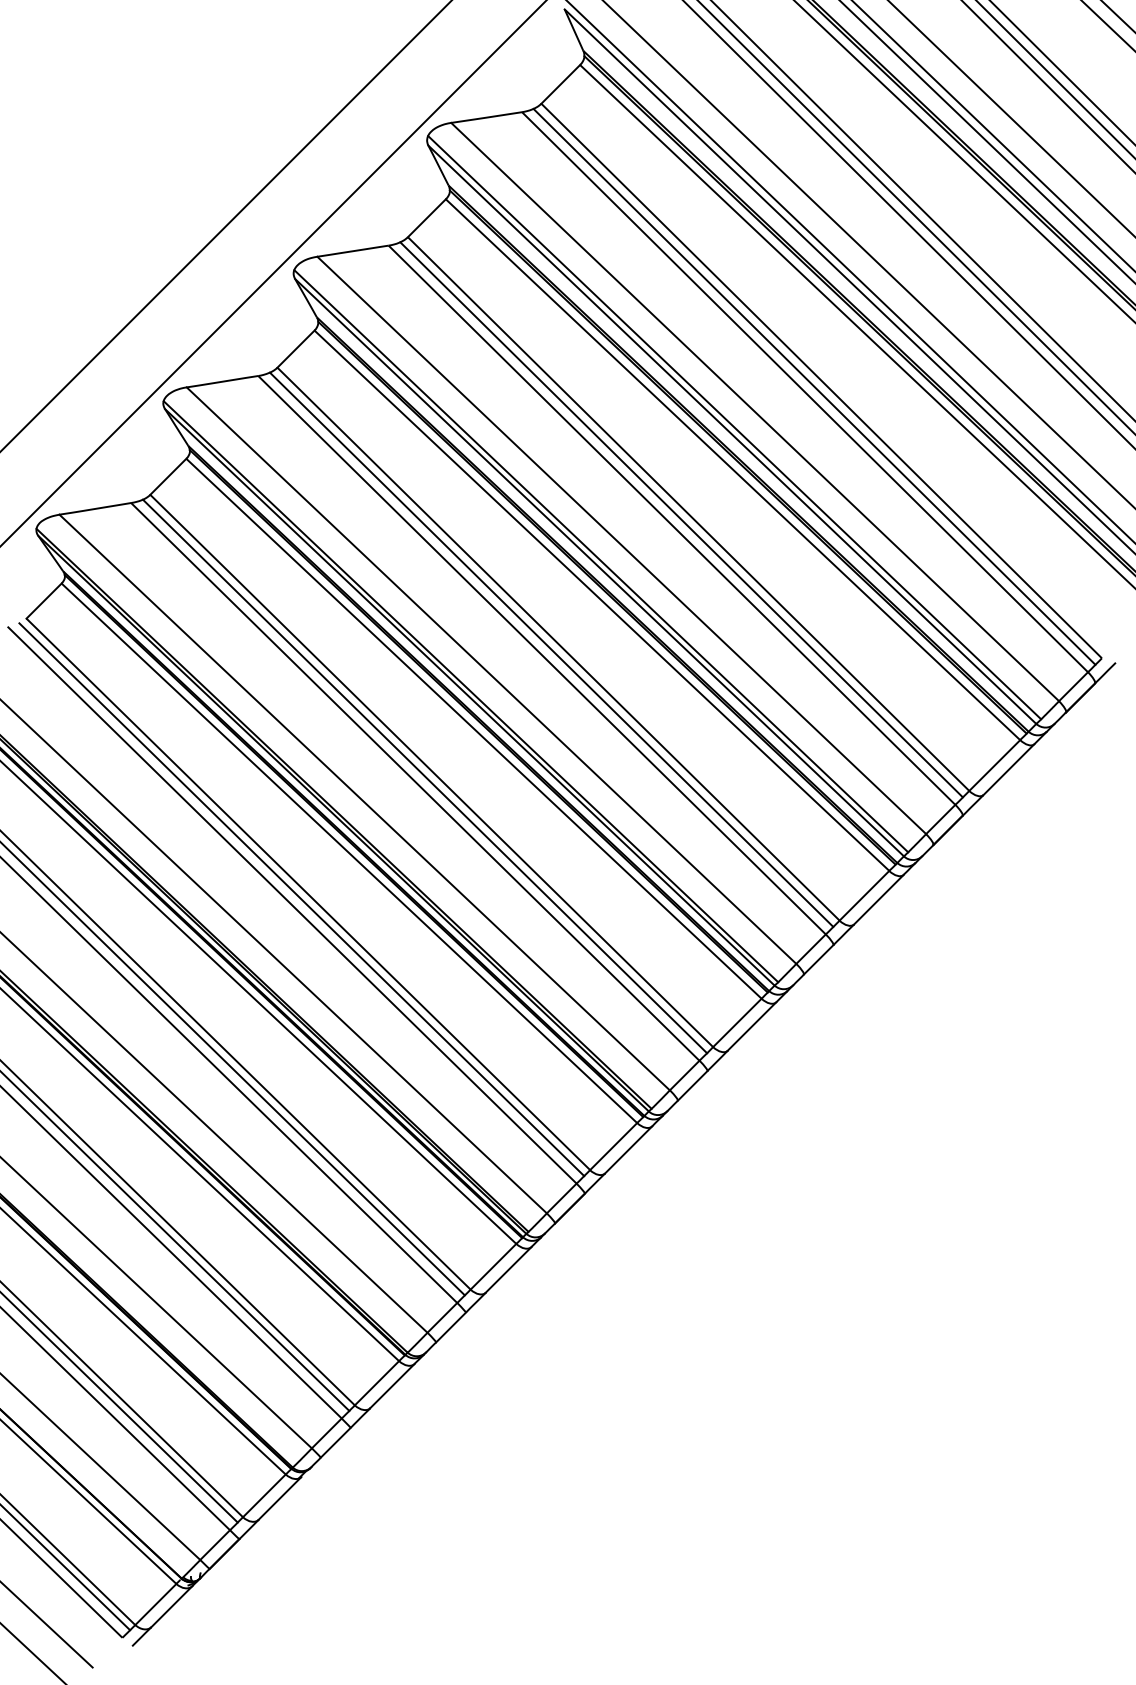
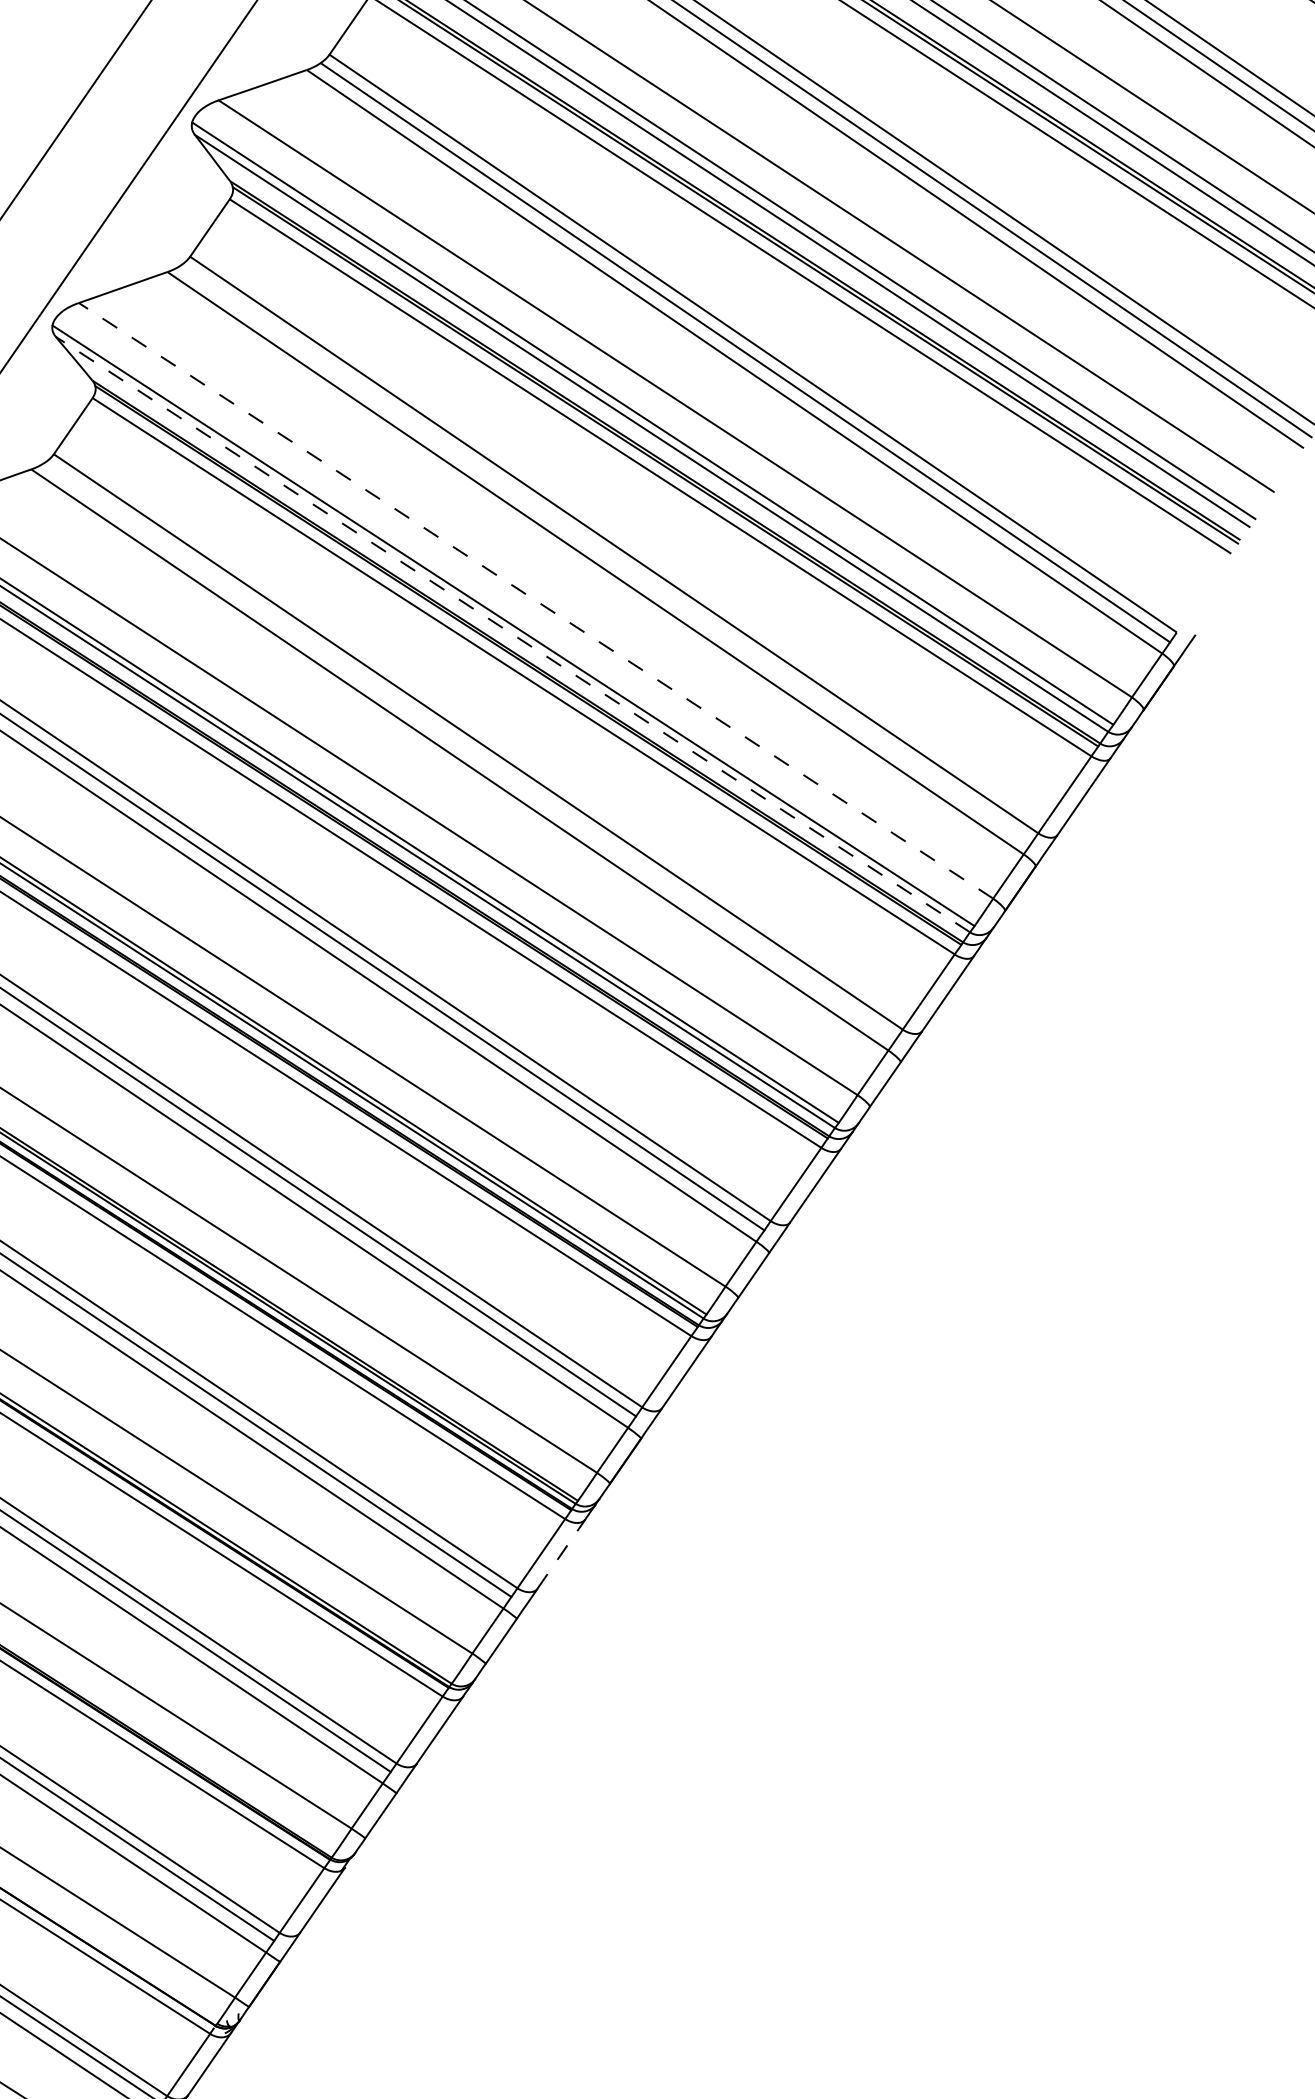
line: (681, 519) -> (606, 553), removed
line: (621, 545) -> (535, 600), solid -> dashed
line: (599, 567) -> (512, 634), solid -> dashed
line: (551, 649) -> (470, 750), removed
line: (509, 1269) -> (562, 1553), solid -> dashed

